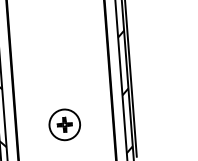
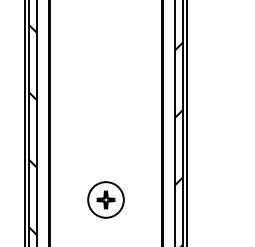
part: (64, 124) -> (105, 199), moved

